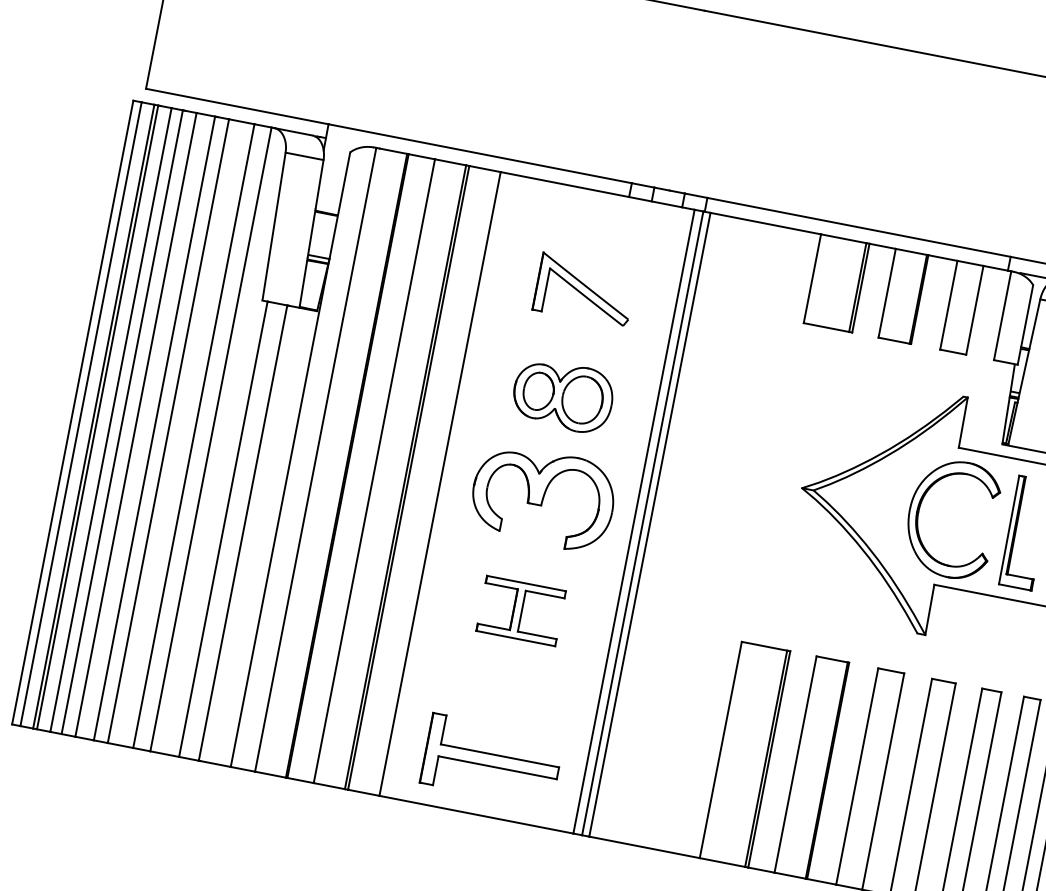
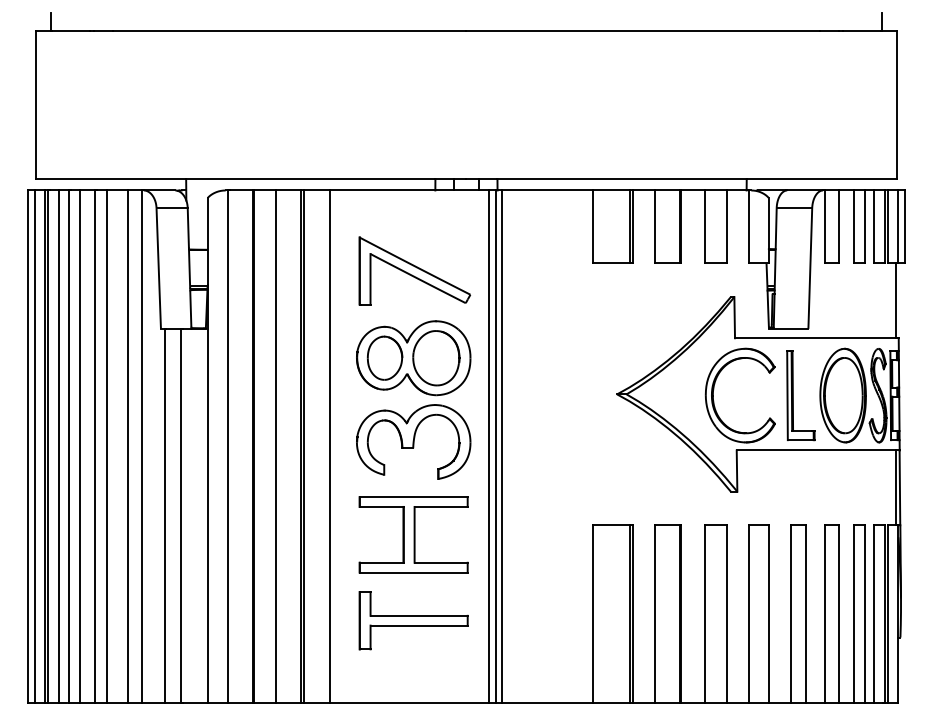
part: (584, 289) -> (414, 270), size x1.43
part: (562, 396) -> (413, 358), size x1.43
part: (521, 610) -> (413, 534), size x1.67
part: (492, 760) -> (413, 620), moved

